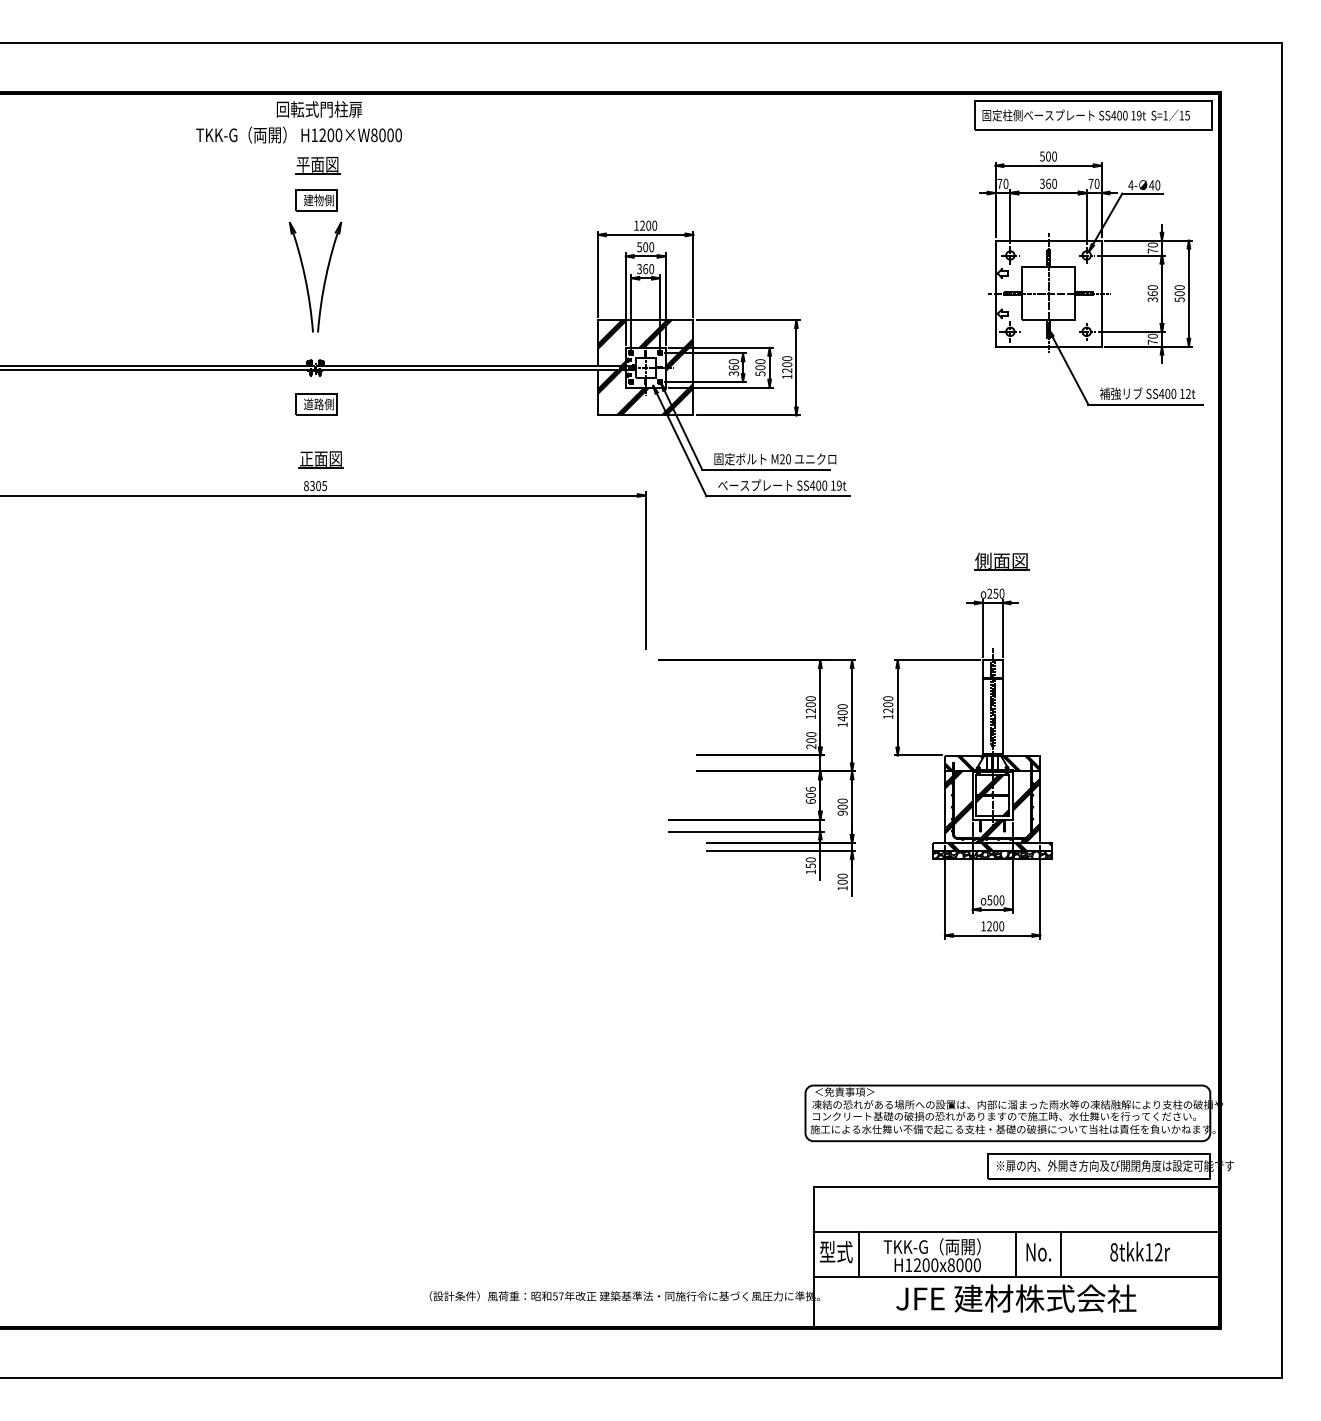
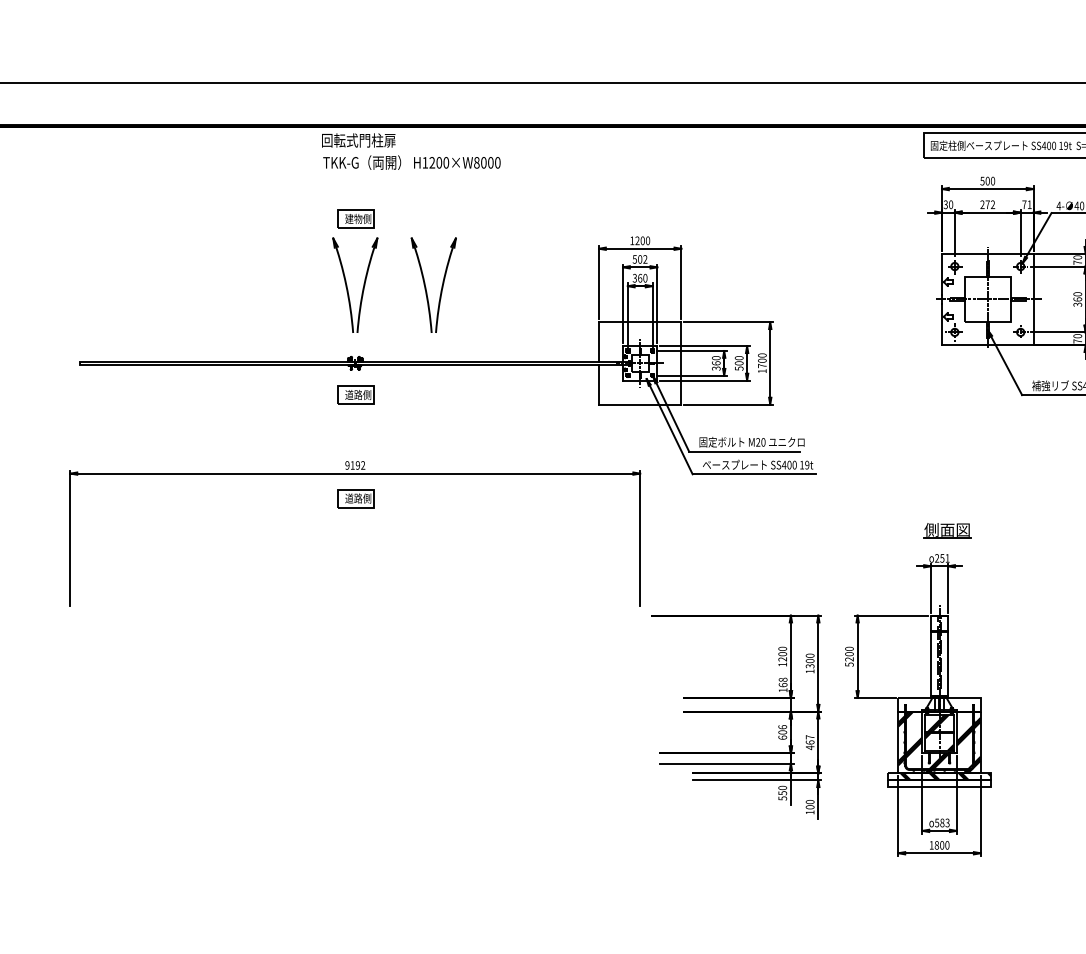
text: (298, 134) -> (411, 162), moved
part: (317, 165) -> (357, 188), removed
text: (999, 183) -> (945, 204), 70 -> 30
text: (1048, 183) -> (987, 204), 360 -> 272
text: (1096, 183) -> (1029, 204), 70 -> 71
text: (651, 247) -> (645, 259), 500 -> 502
part: (397, 278) -> (426, 286), added
hatch: (645, 367) -> (640, 363), removed
text: (787, 370) -> (762, 365), 1200 -> 1700
part: (320, 459) -> (359, 442), removed
text: (315, 485) -> (355, 464), 8305 -> 9192
part: (316, 524) -> (356, 498), added
text: (1001, 593) -> (947, 558), 250 -> 251
text: (888, 716) -> (849, 664), 1200 -> 5200
text: (842, 718) -> (810, 666), 1400 -> 1300
text: (811, 740) -> (783, 685), 200 -> 168
hatch: (963, 763) -> (914, 704), removed
hatch: (1021, 763) -> (964, 704), removed
text: (842, 806) -> (810, 741), 900 -> 467
hatch: (992, 854) -> (939, 783), removed
text: (810, 871) -> (782, 798), 150 -> 550
text: (998, 900) -> (944, 823), 500 -> 583
text: (989, 926) -> (936, 845), 1200 -> 1800

